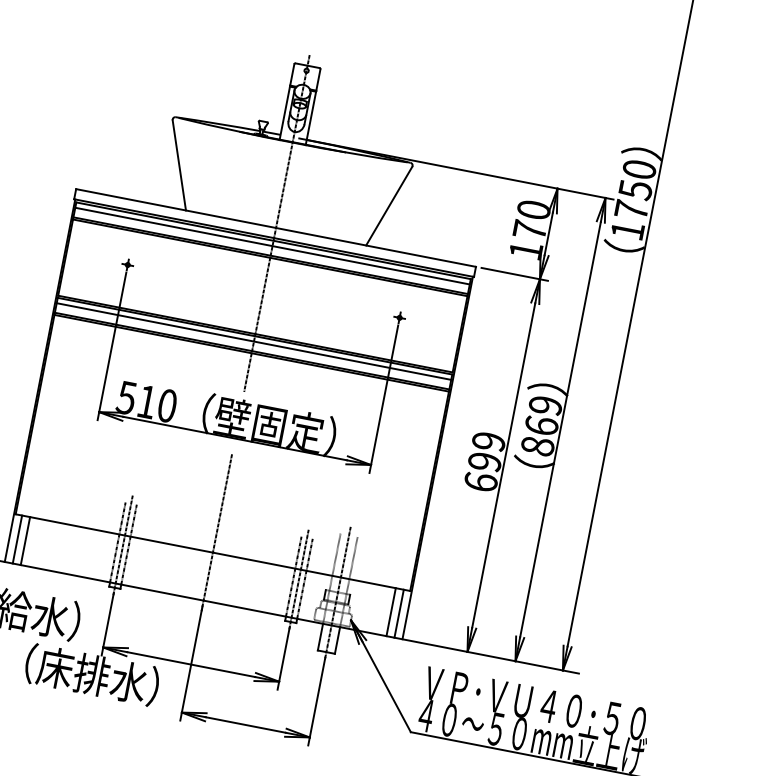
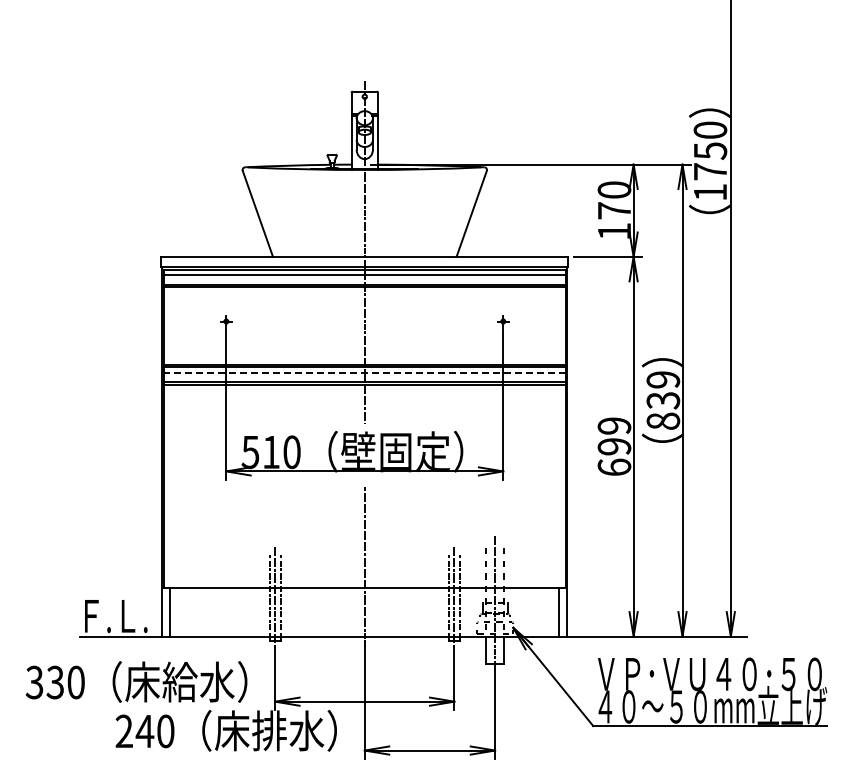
line: (253, 341) -> (364, 372), solid -> dashed
text: (541, 425) -> (663, 400), 869 -> 839
line: (25, 540) -> (178, 611), removed
line: (391, 611) -> (551, 611), removed

